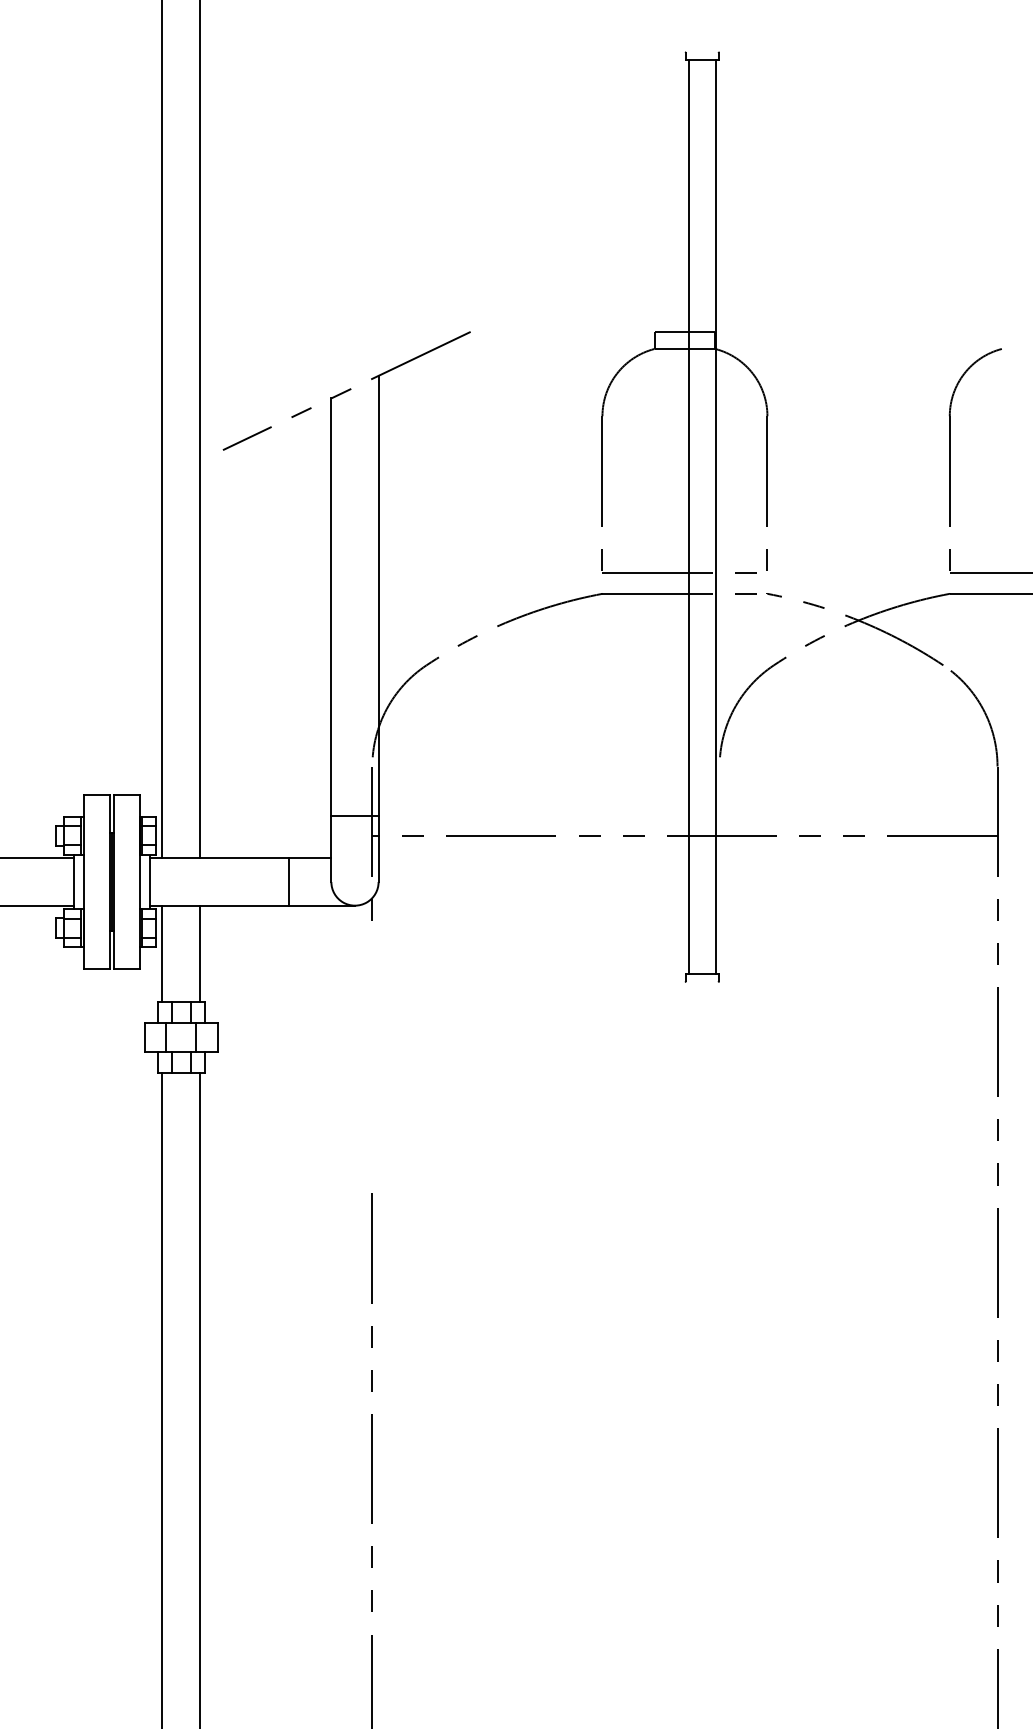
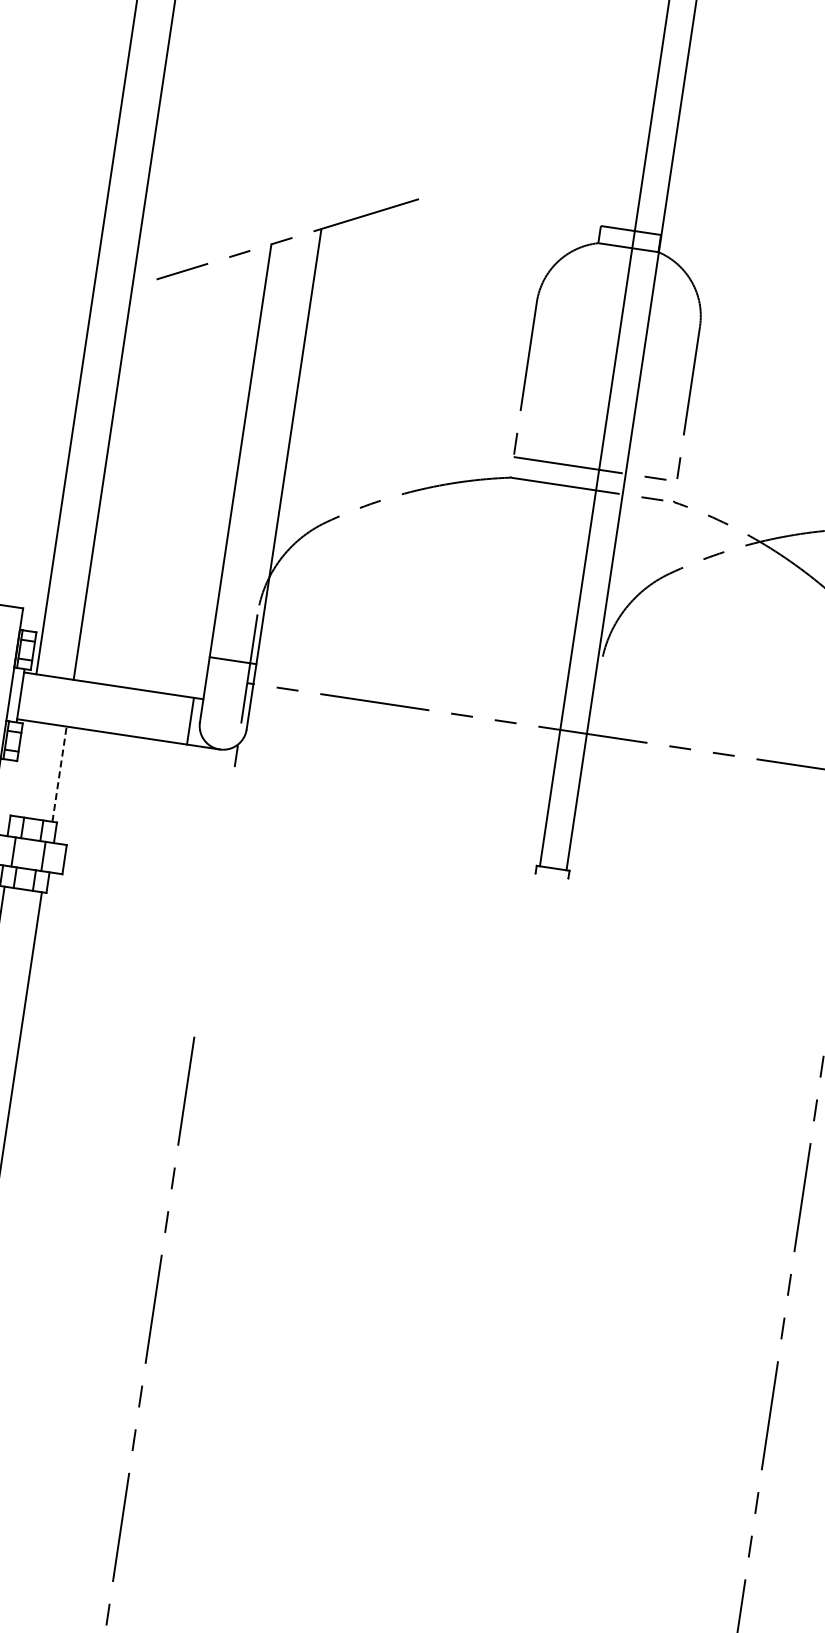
line: (288, 881) -> (190, 720), moved
line: (162, 953) -> (22, 768), removed
line: (200, 953) -> (59, 773), solid -> dashed

